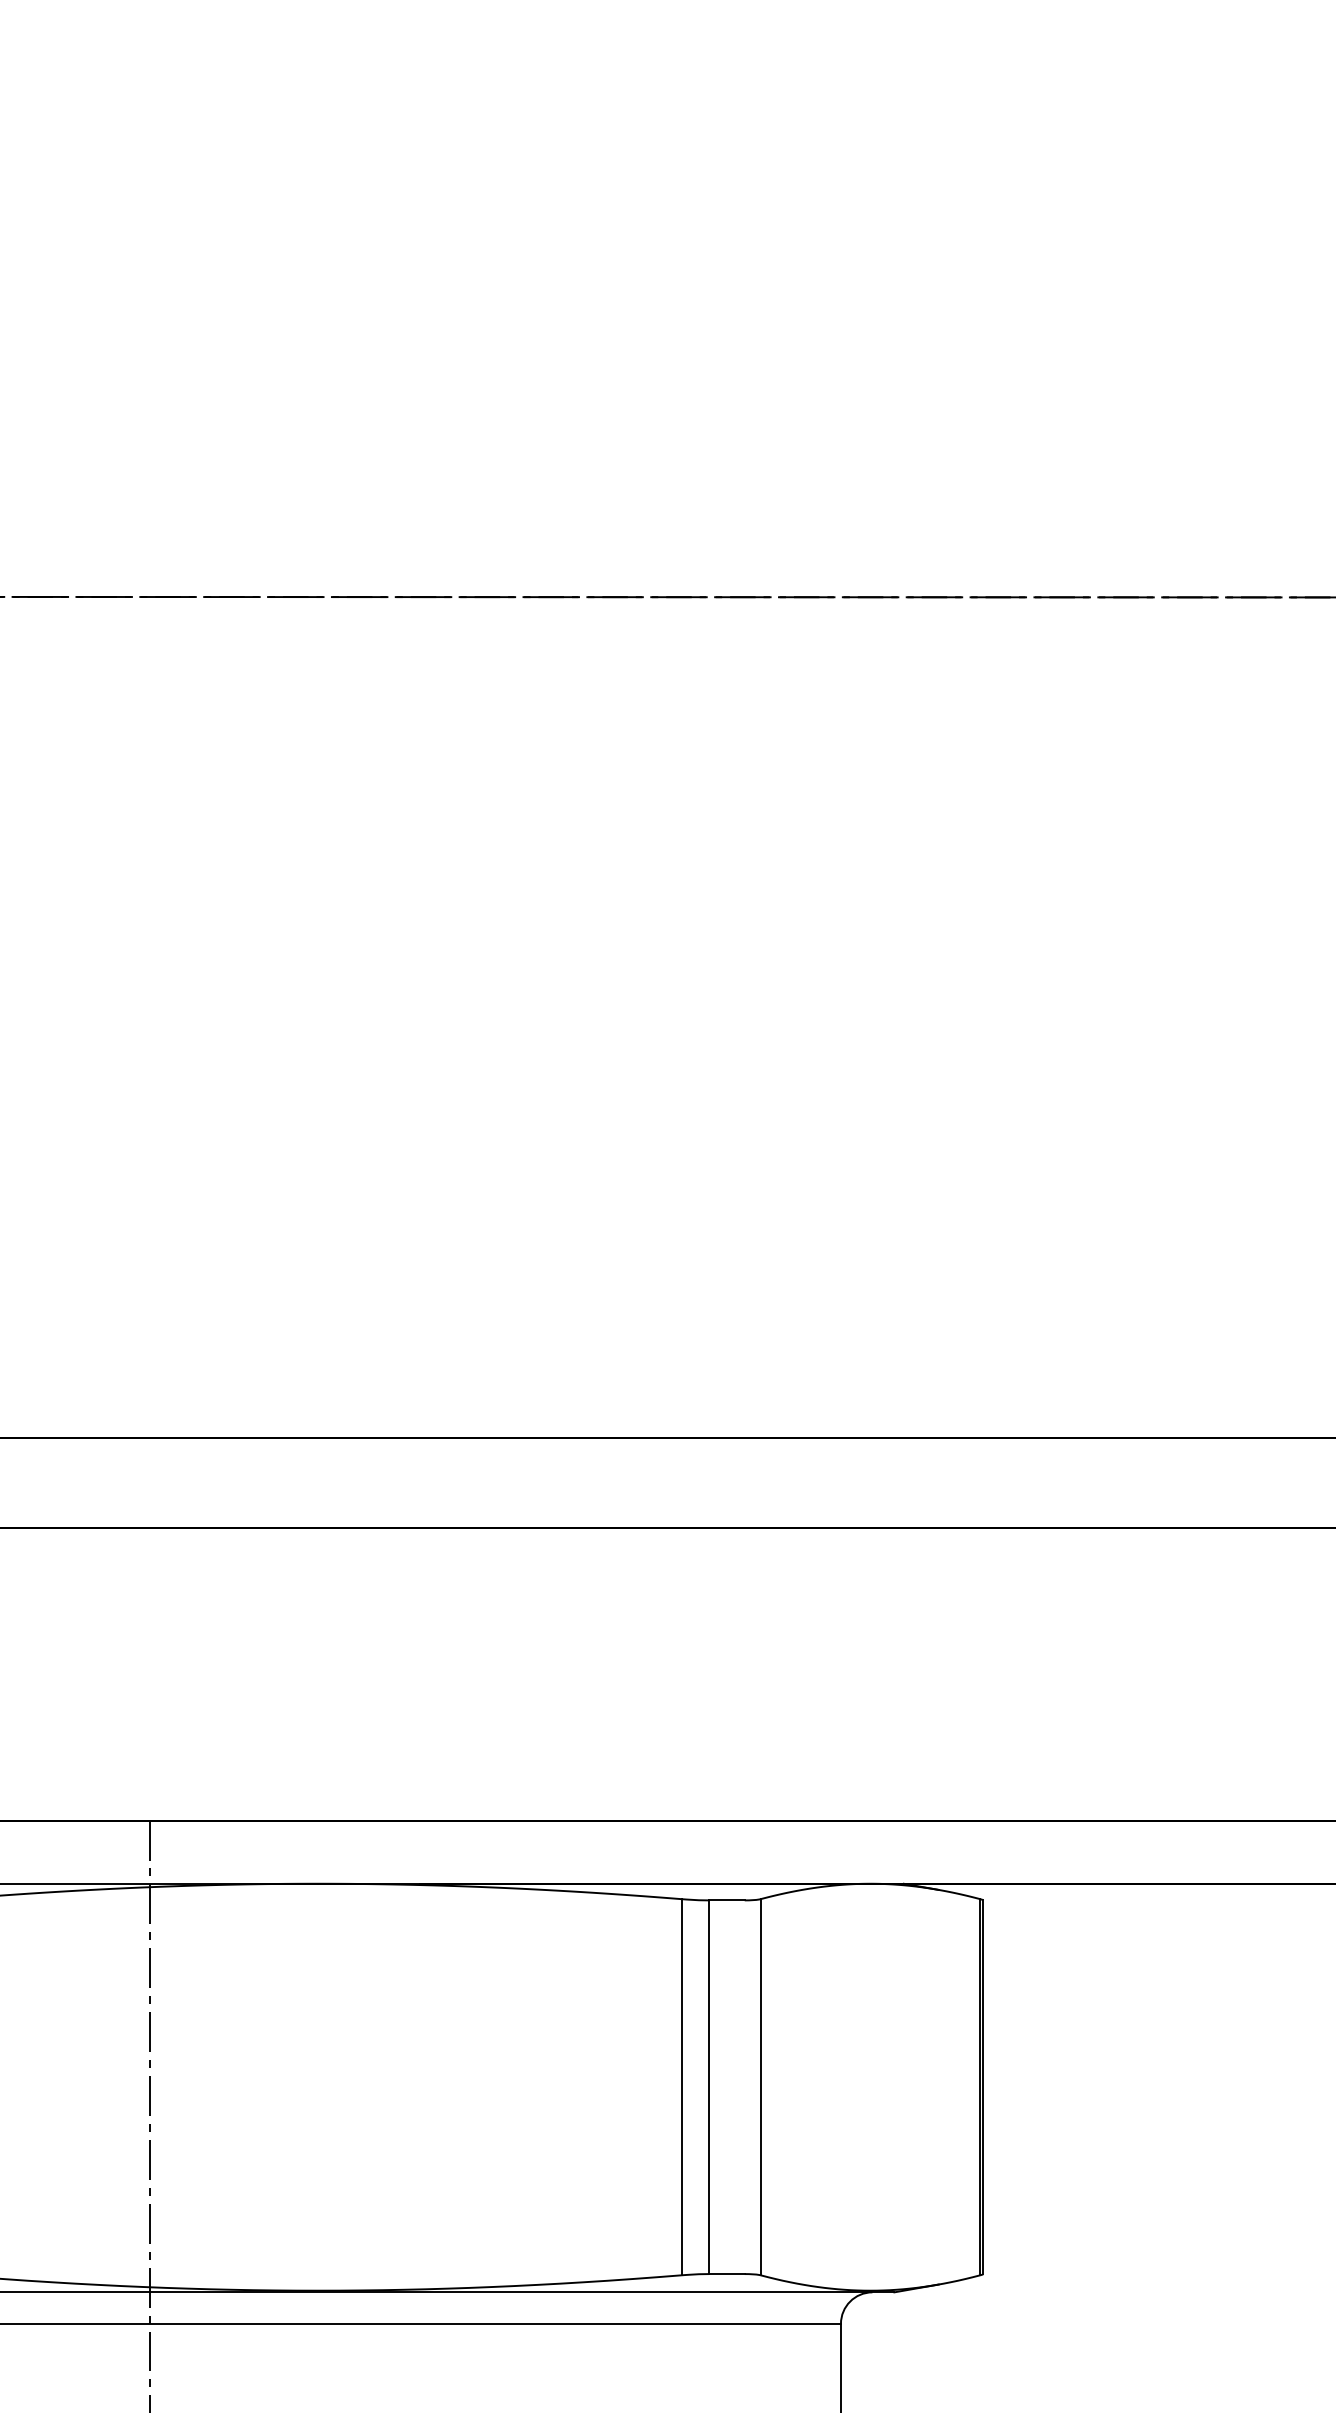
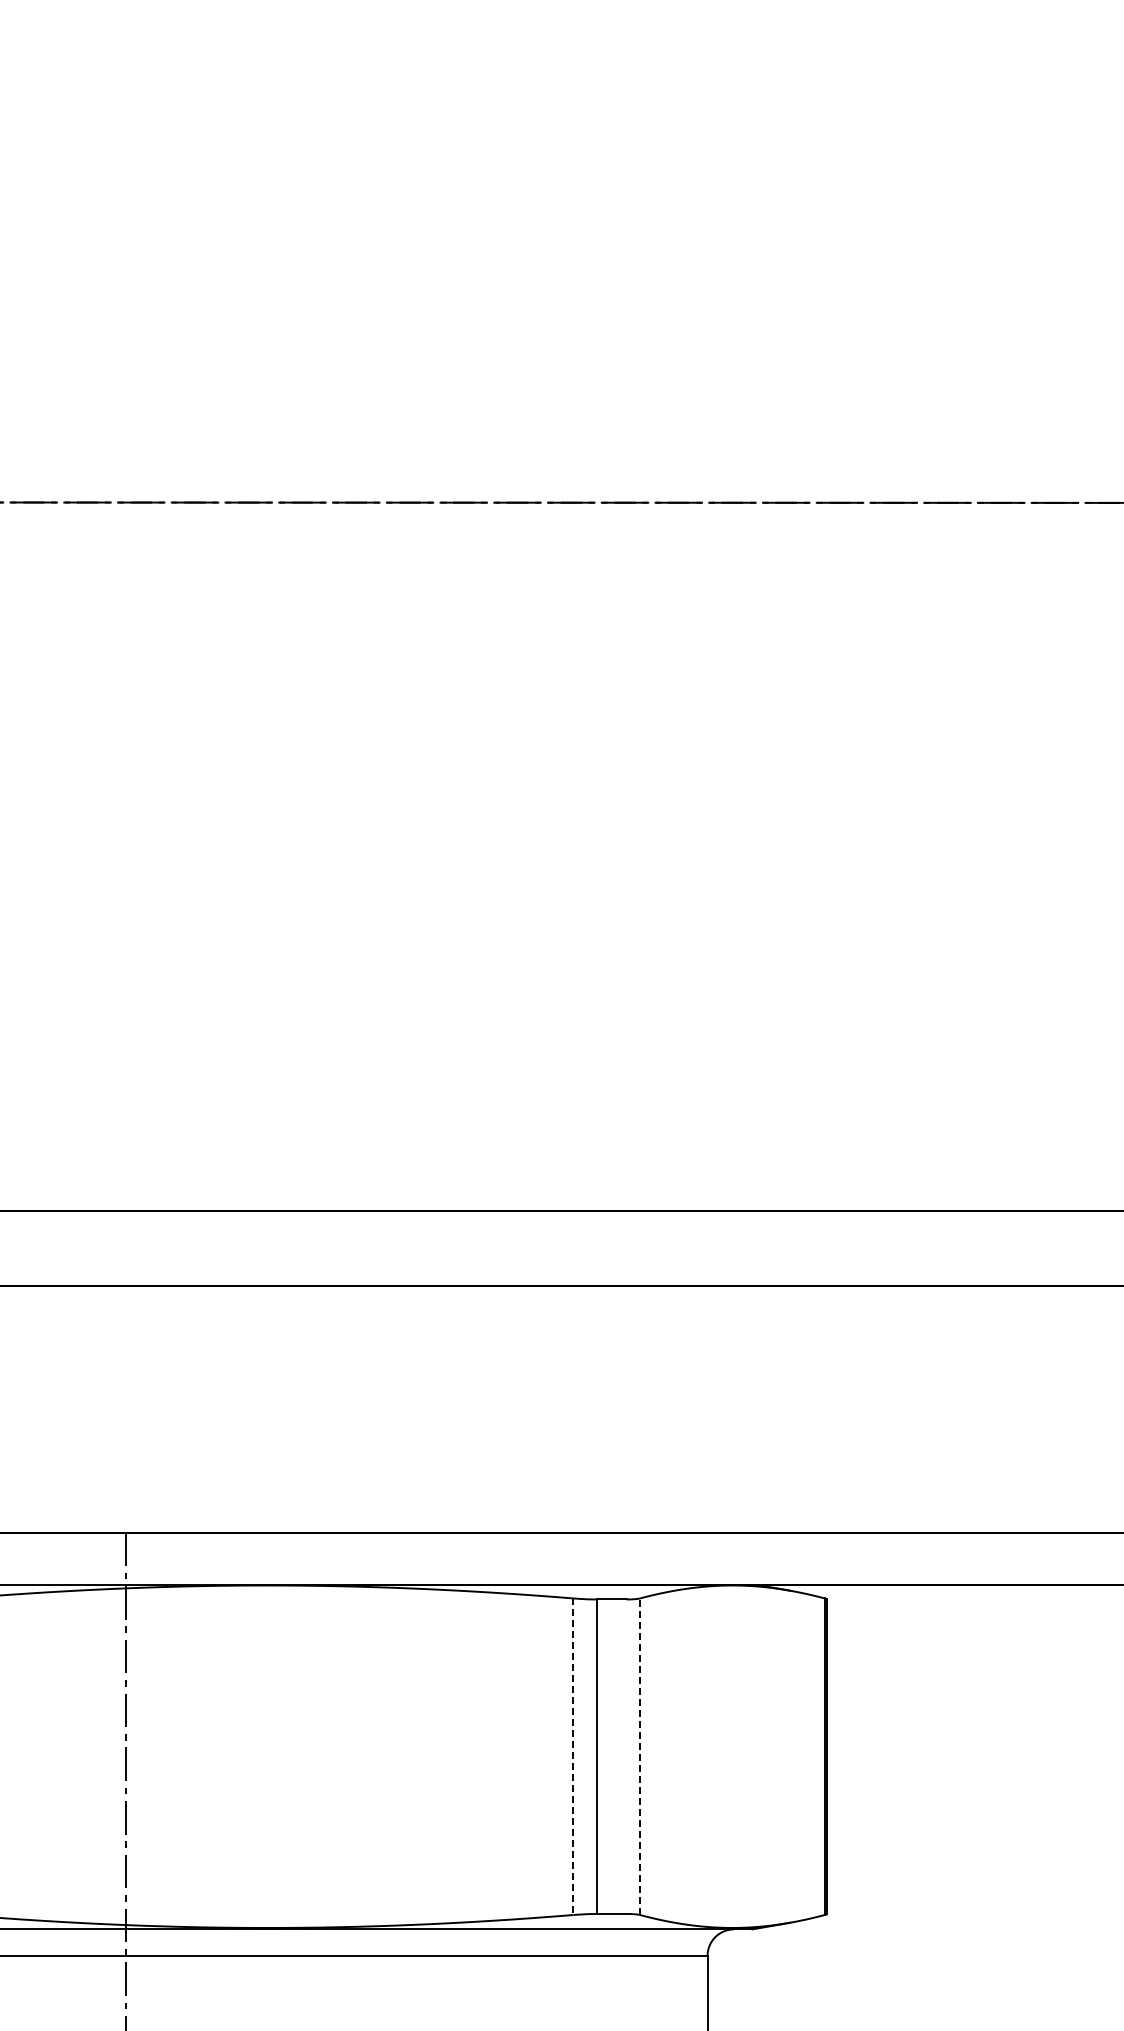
line: (761, 2086) -> (640, 1756), solid -> dashed
line: (681, 2088) -> (573, 1757), solid -> dashed

